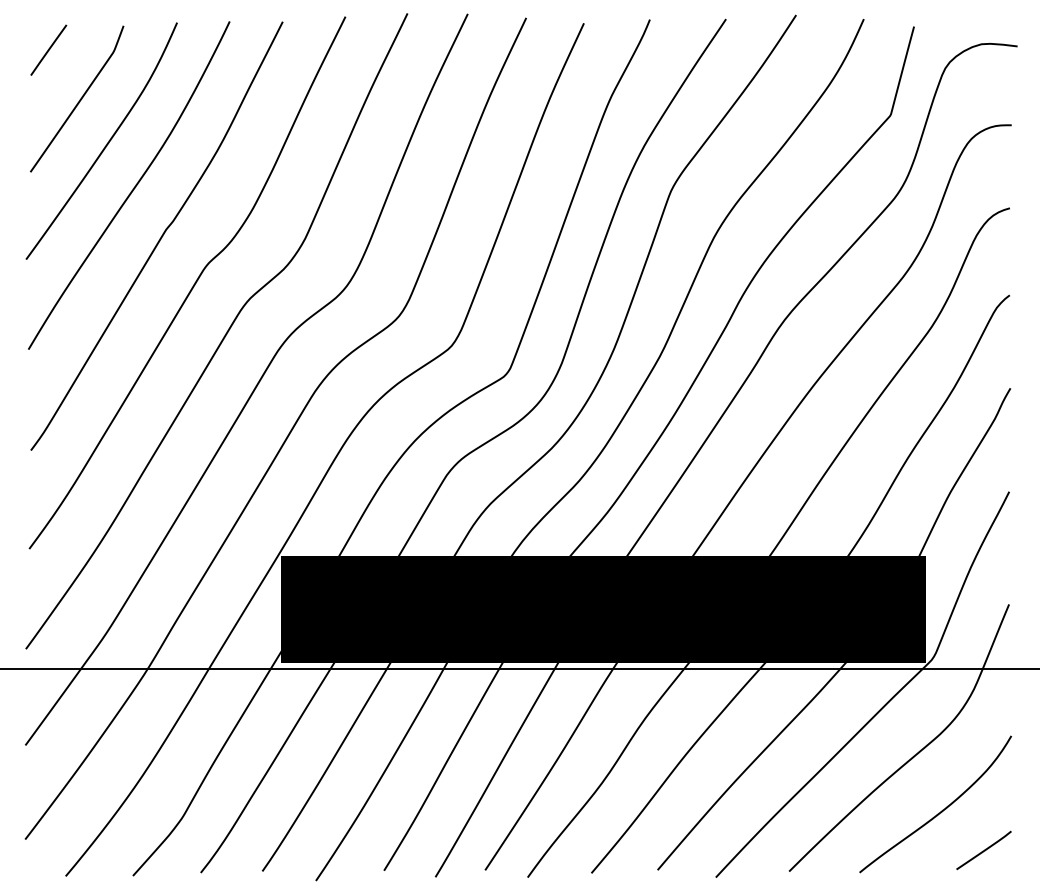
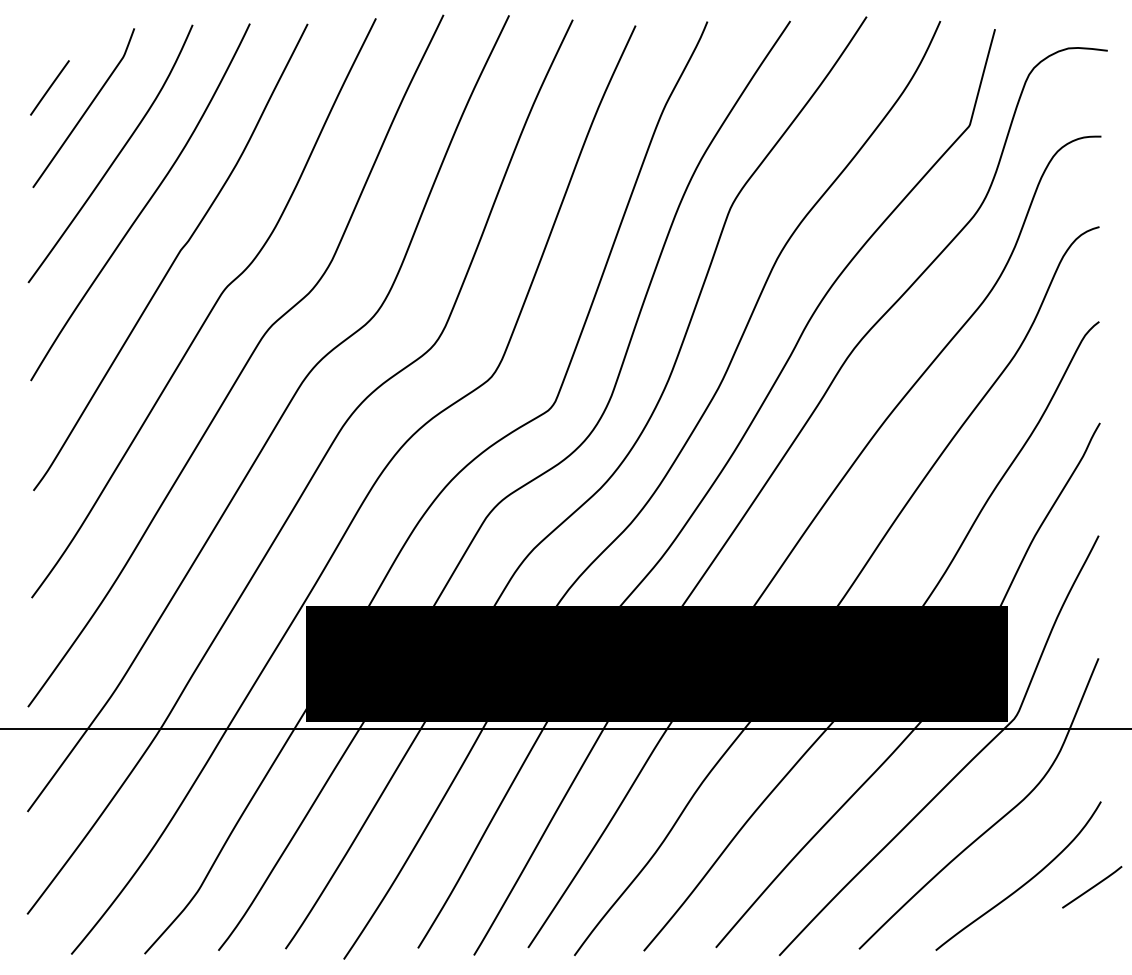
line: (48, 49) -> (49, 87), moved
line: (984, 850) -> (1092, 887), moved

